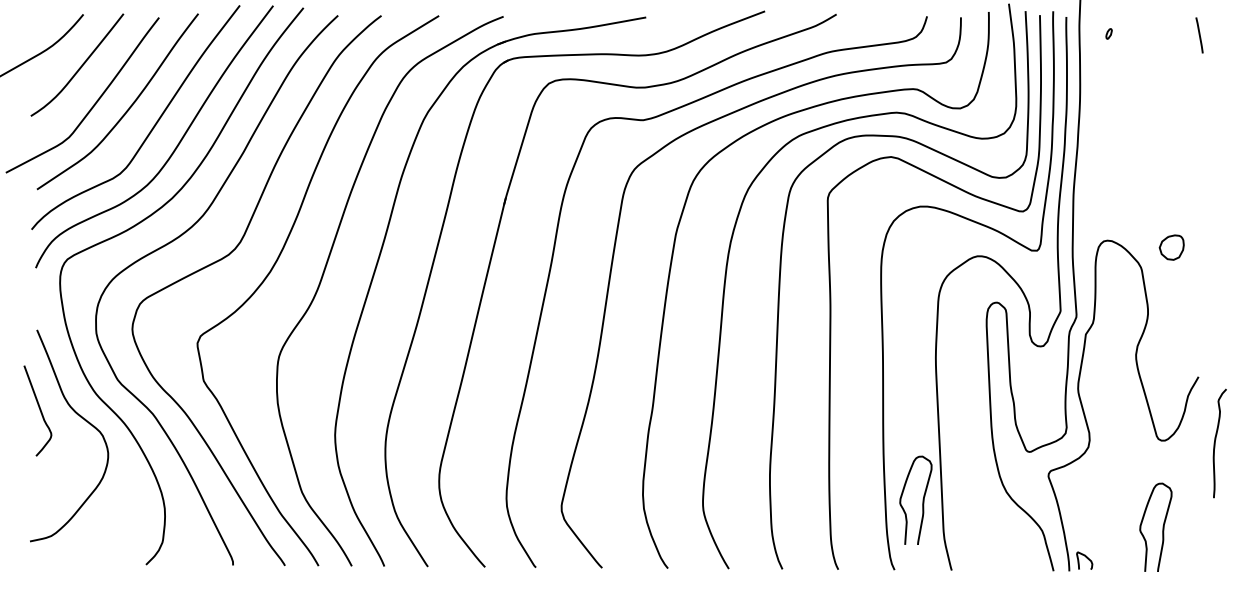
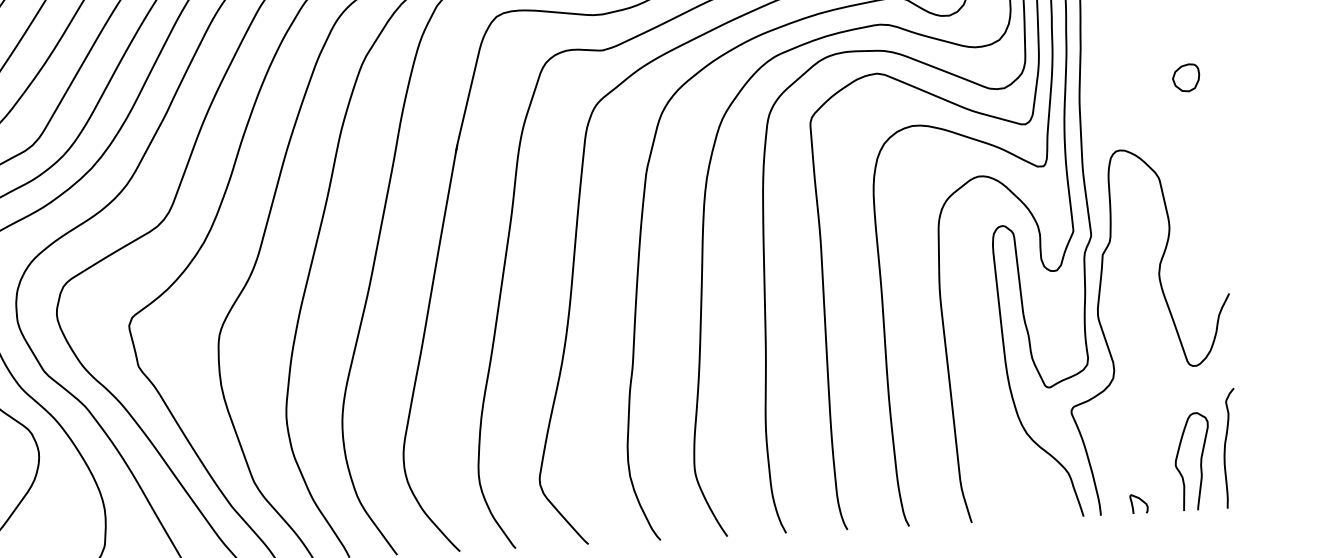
part: (1171, 247) -> (1185, 77), moved
curve: (1215, 443) -> (1225, 448), moved
curve: (922, 499) -> (934, 447), removed
curve: (1086, 558) -> (1140, 501), moved

